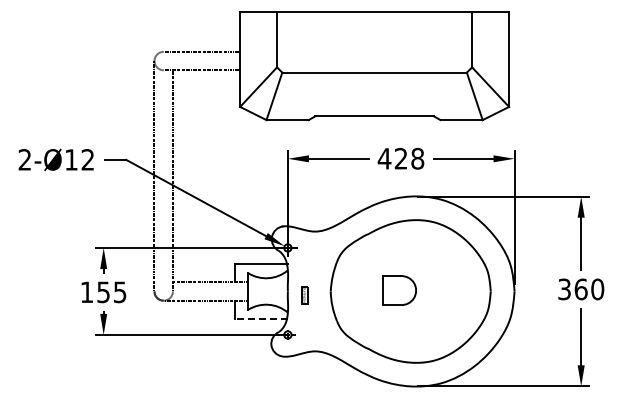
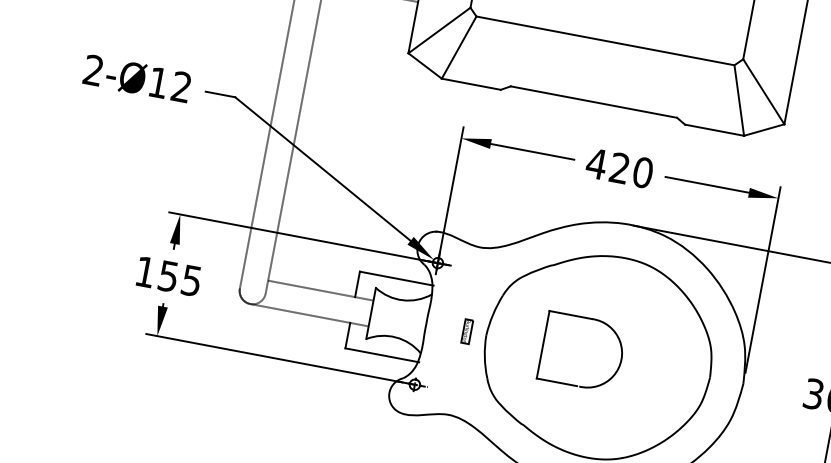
text: (417, 158) -> (642, 172), 428 -> 420
part: (399, 290) -> (582, 352), size x1.67
part: (304, 295) -> (466, 331), moved
line: (261, 318) -> (382, 354), dashed -> solid

